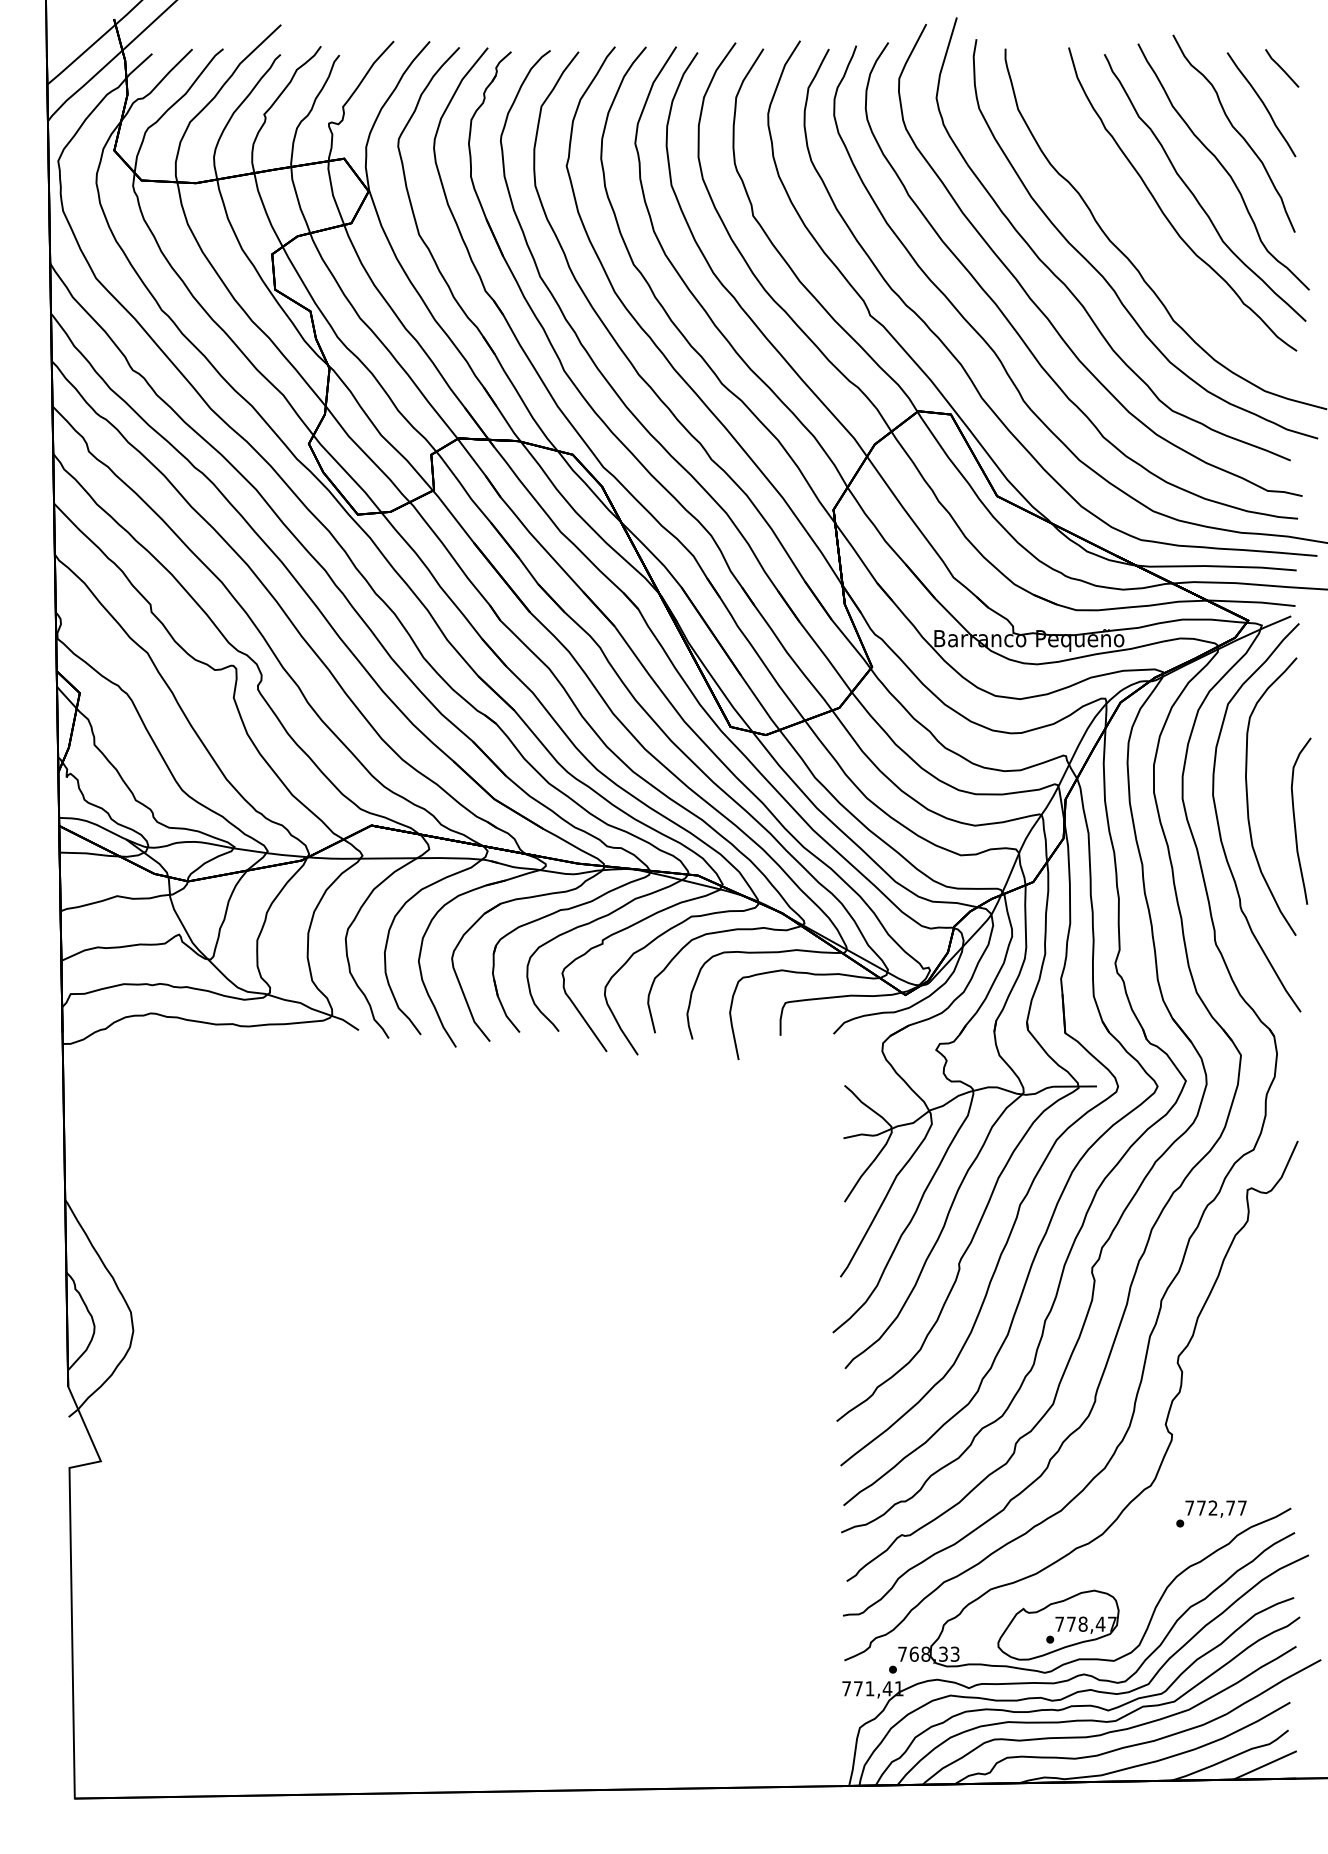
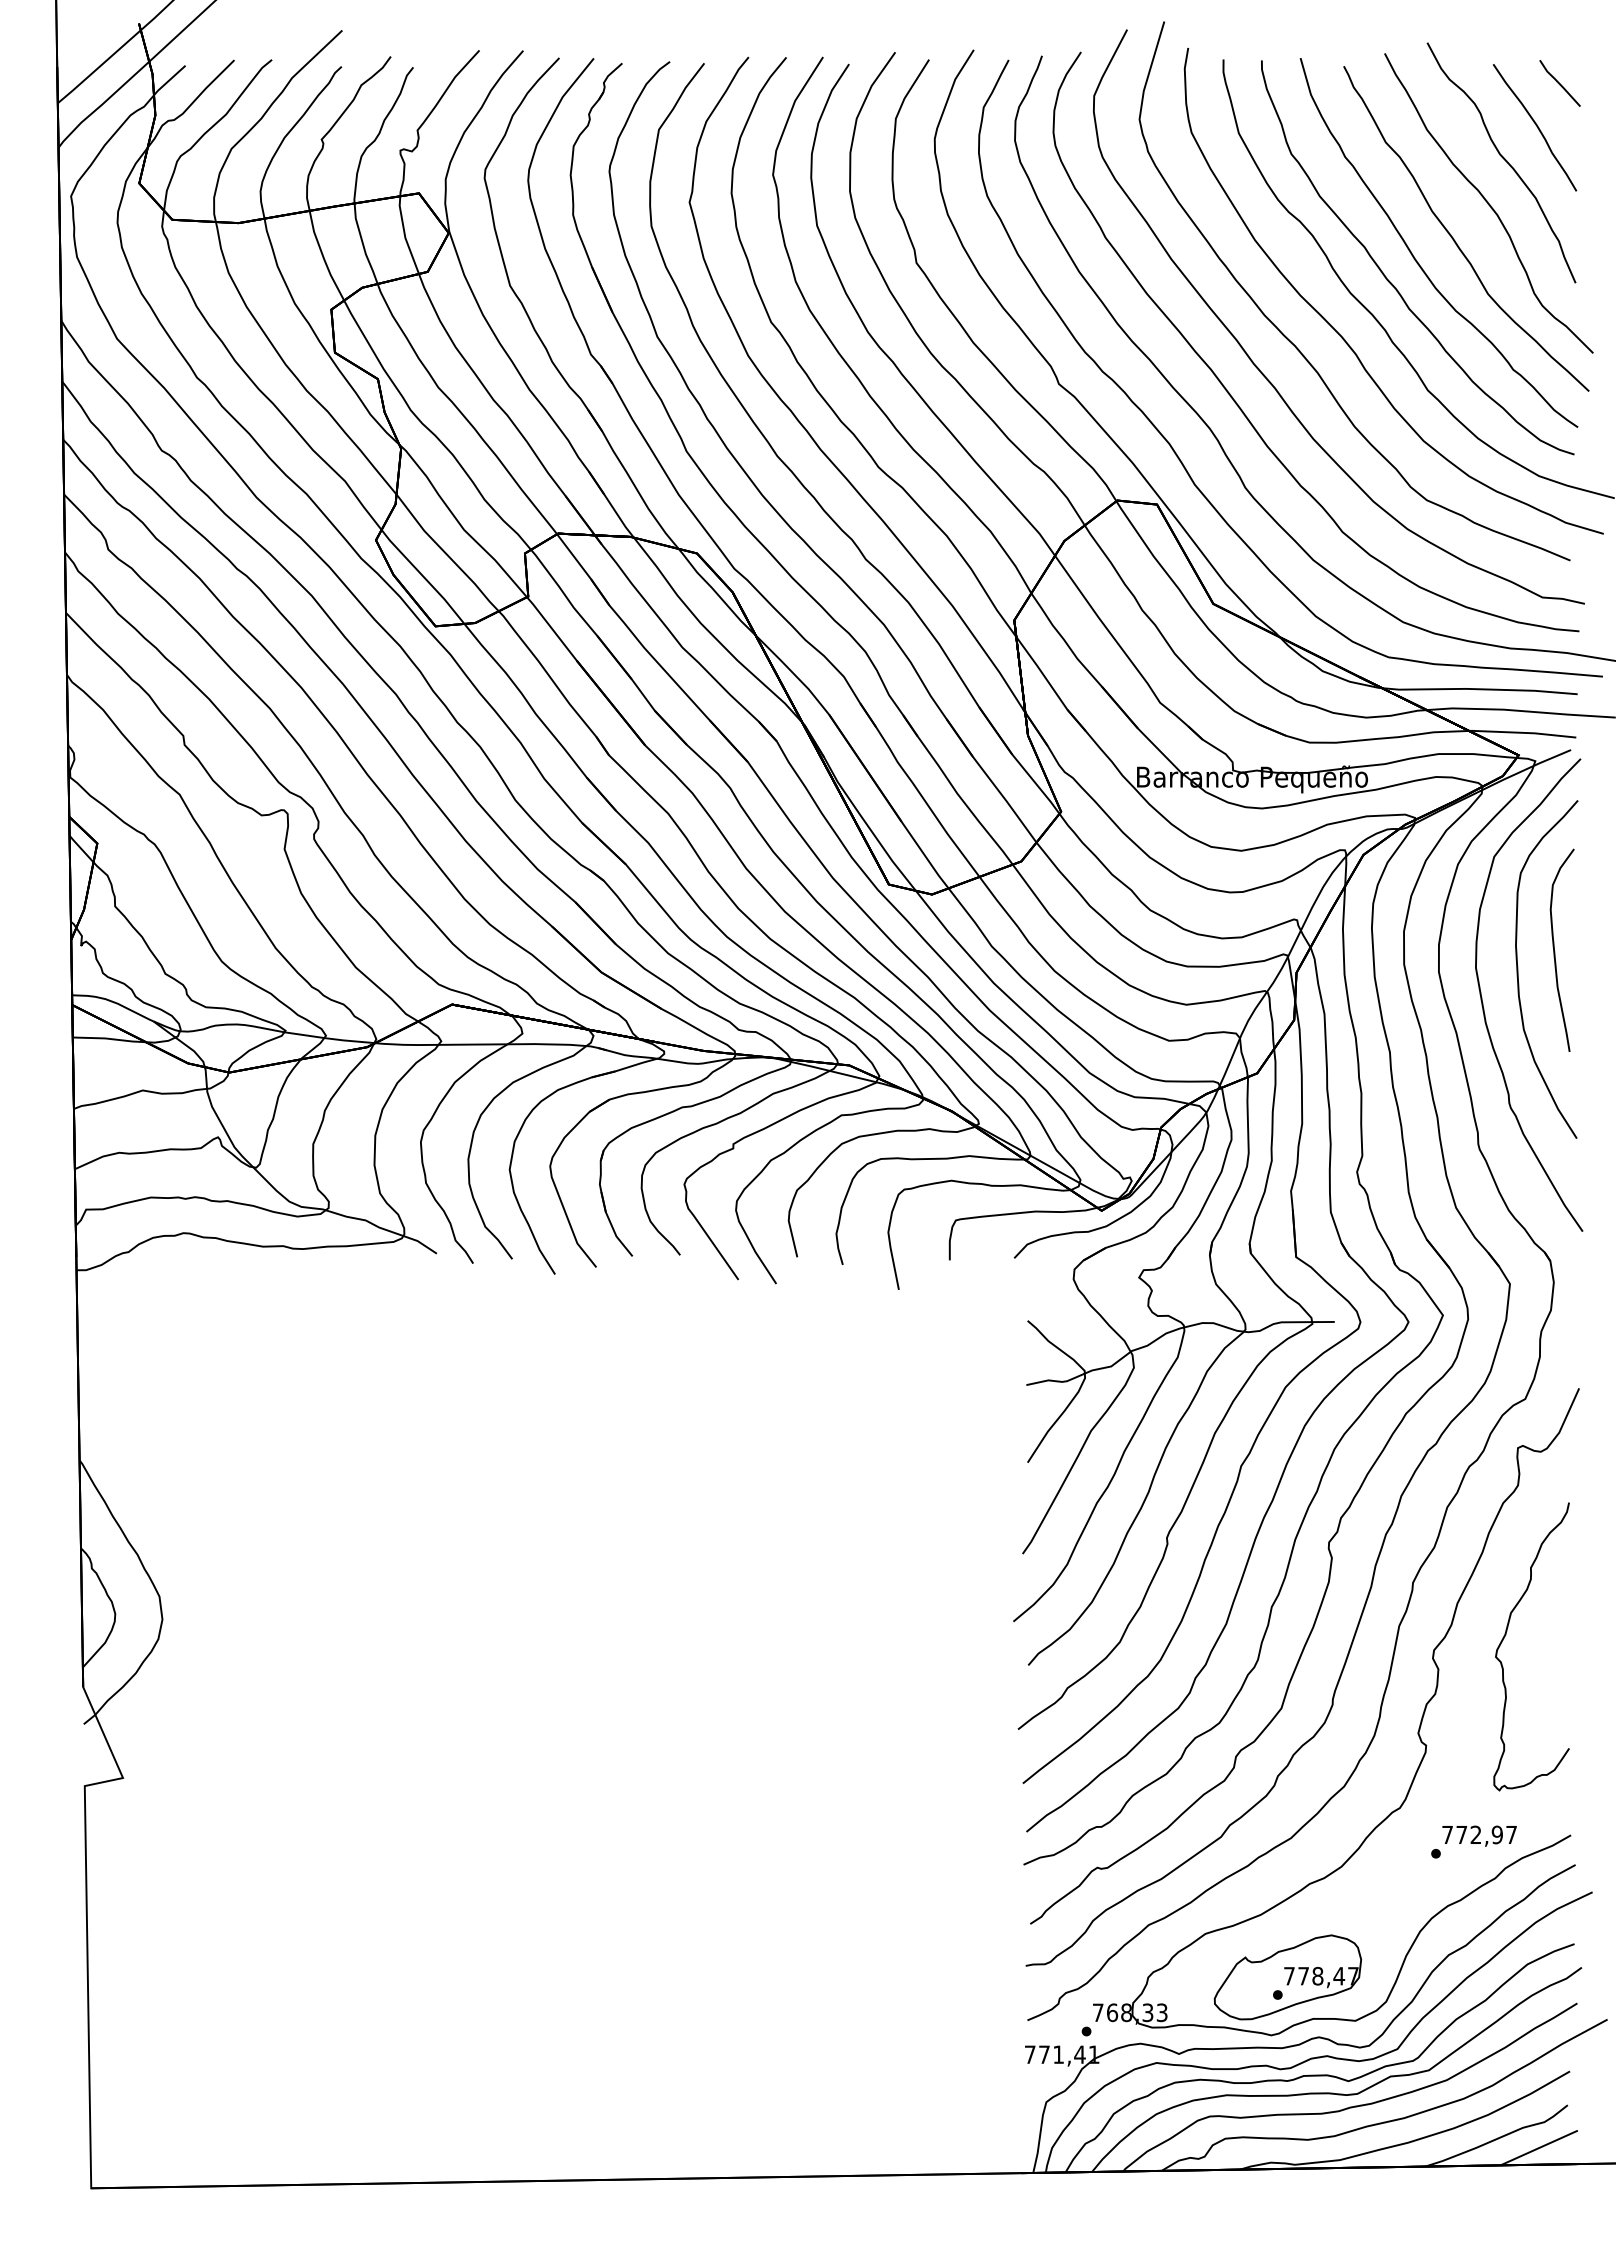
part: (1143, 231) -> (1391, 282), added
curve: (1295, 822) -> (1555, 951), moved
curve: (1238, 1343) -> (1506, 1634), added
text: (1229, 1507) -> (1496, 1834), 772,77 -> 772,97

